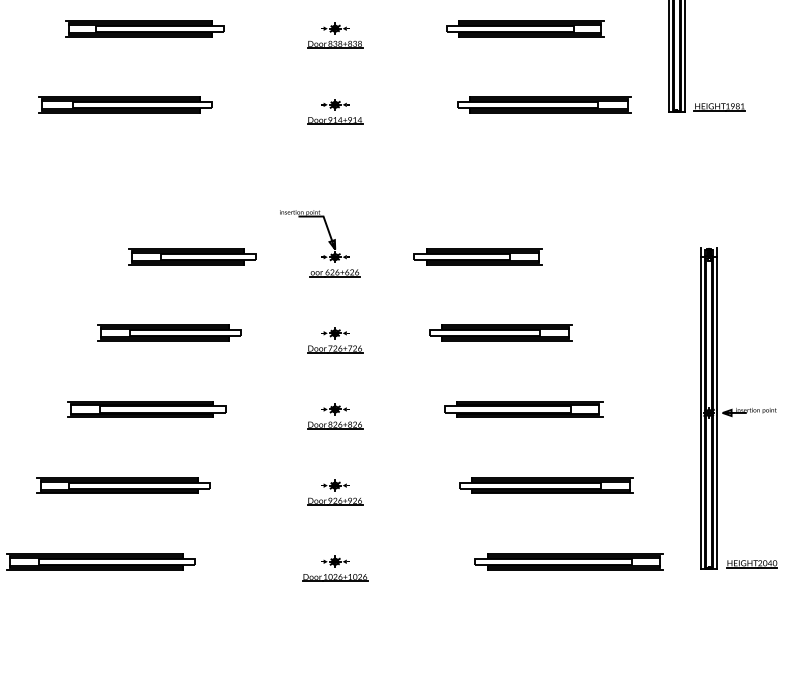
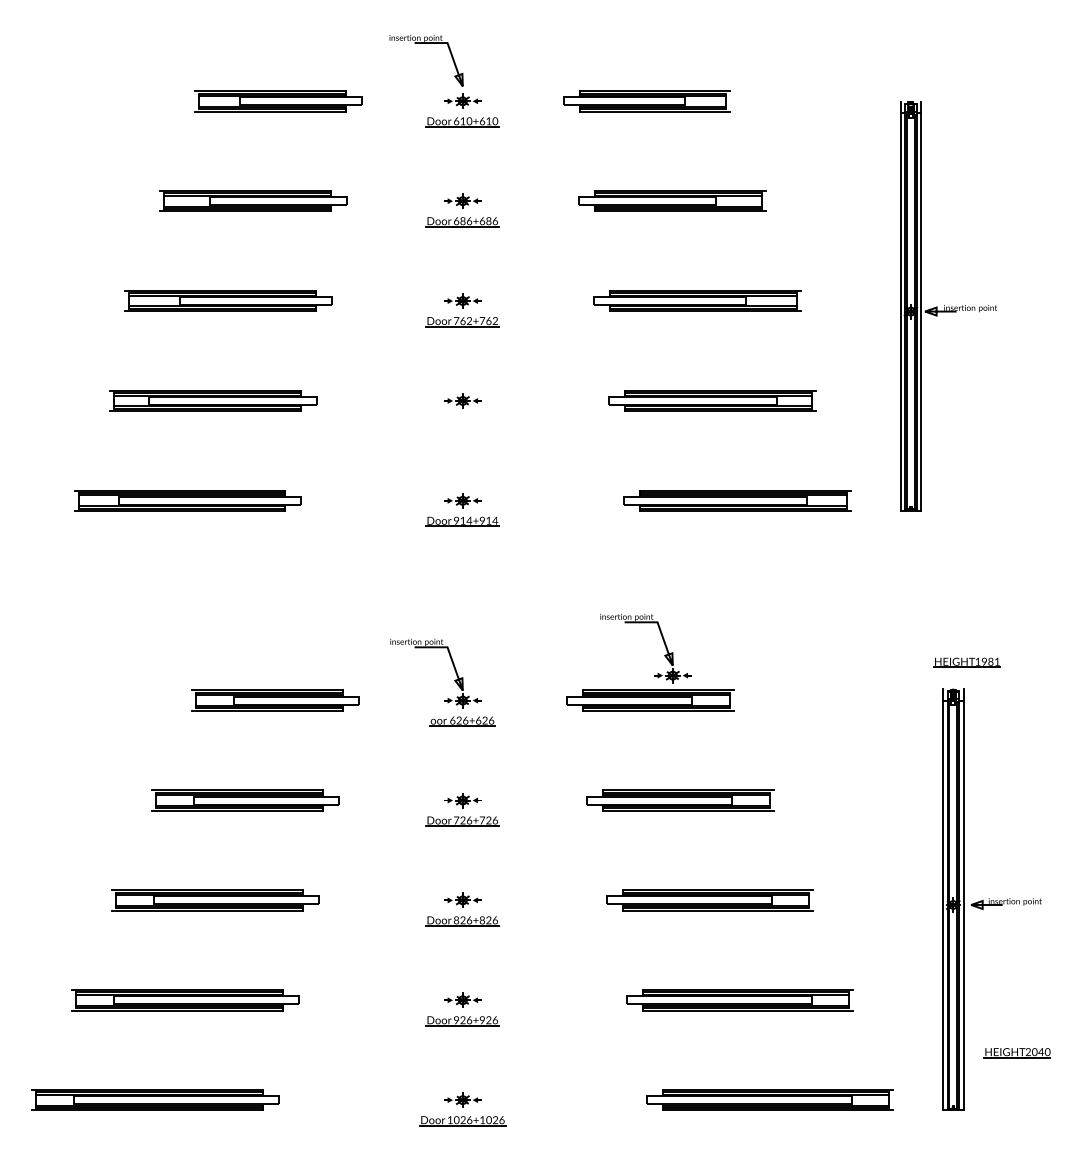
part: (334, 45) -> (462, 422), removed
part: (719, 106) -> (966, 662), moved
part: (488, 212) -> (663, 642), added
part: (751, 564) -> (1016, 1053), moved

